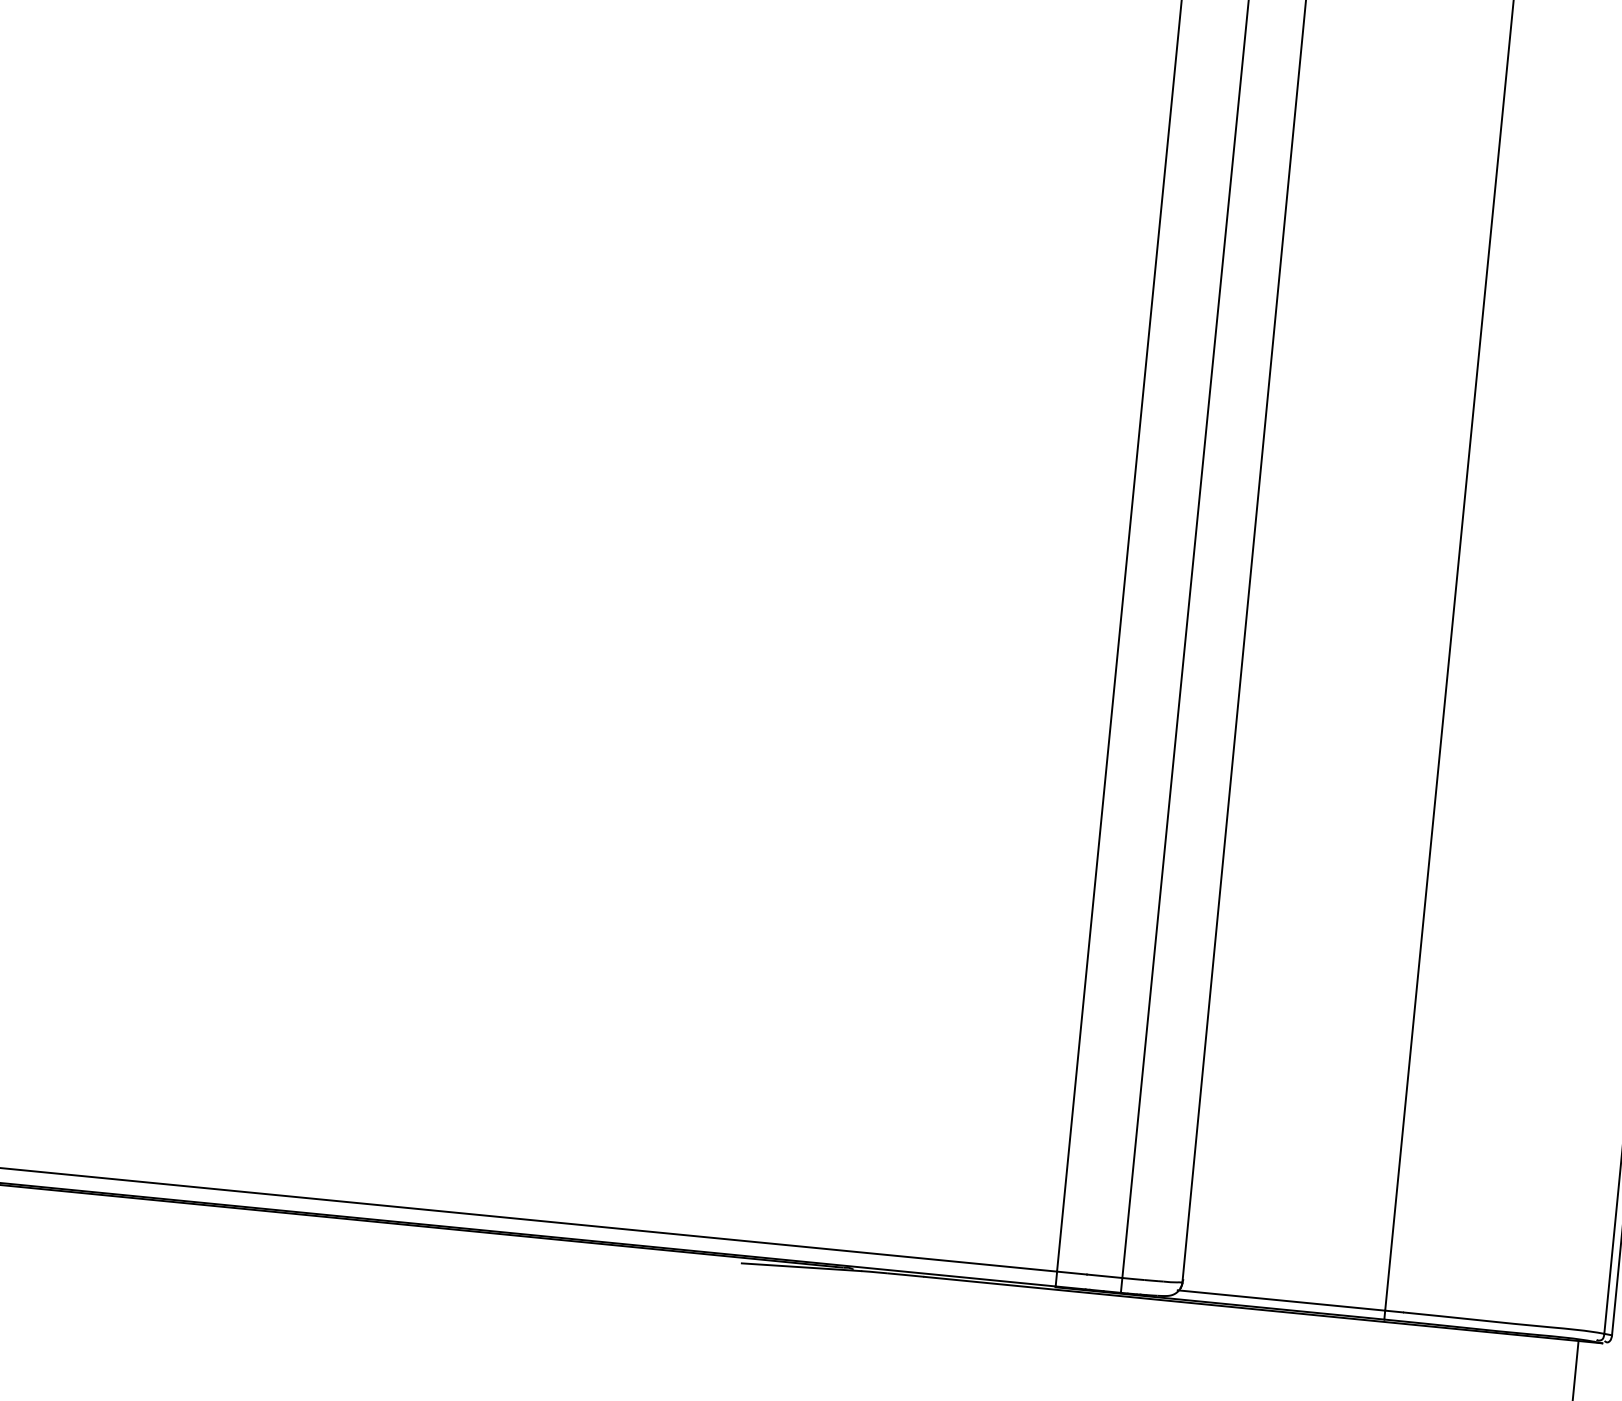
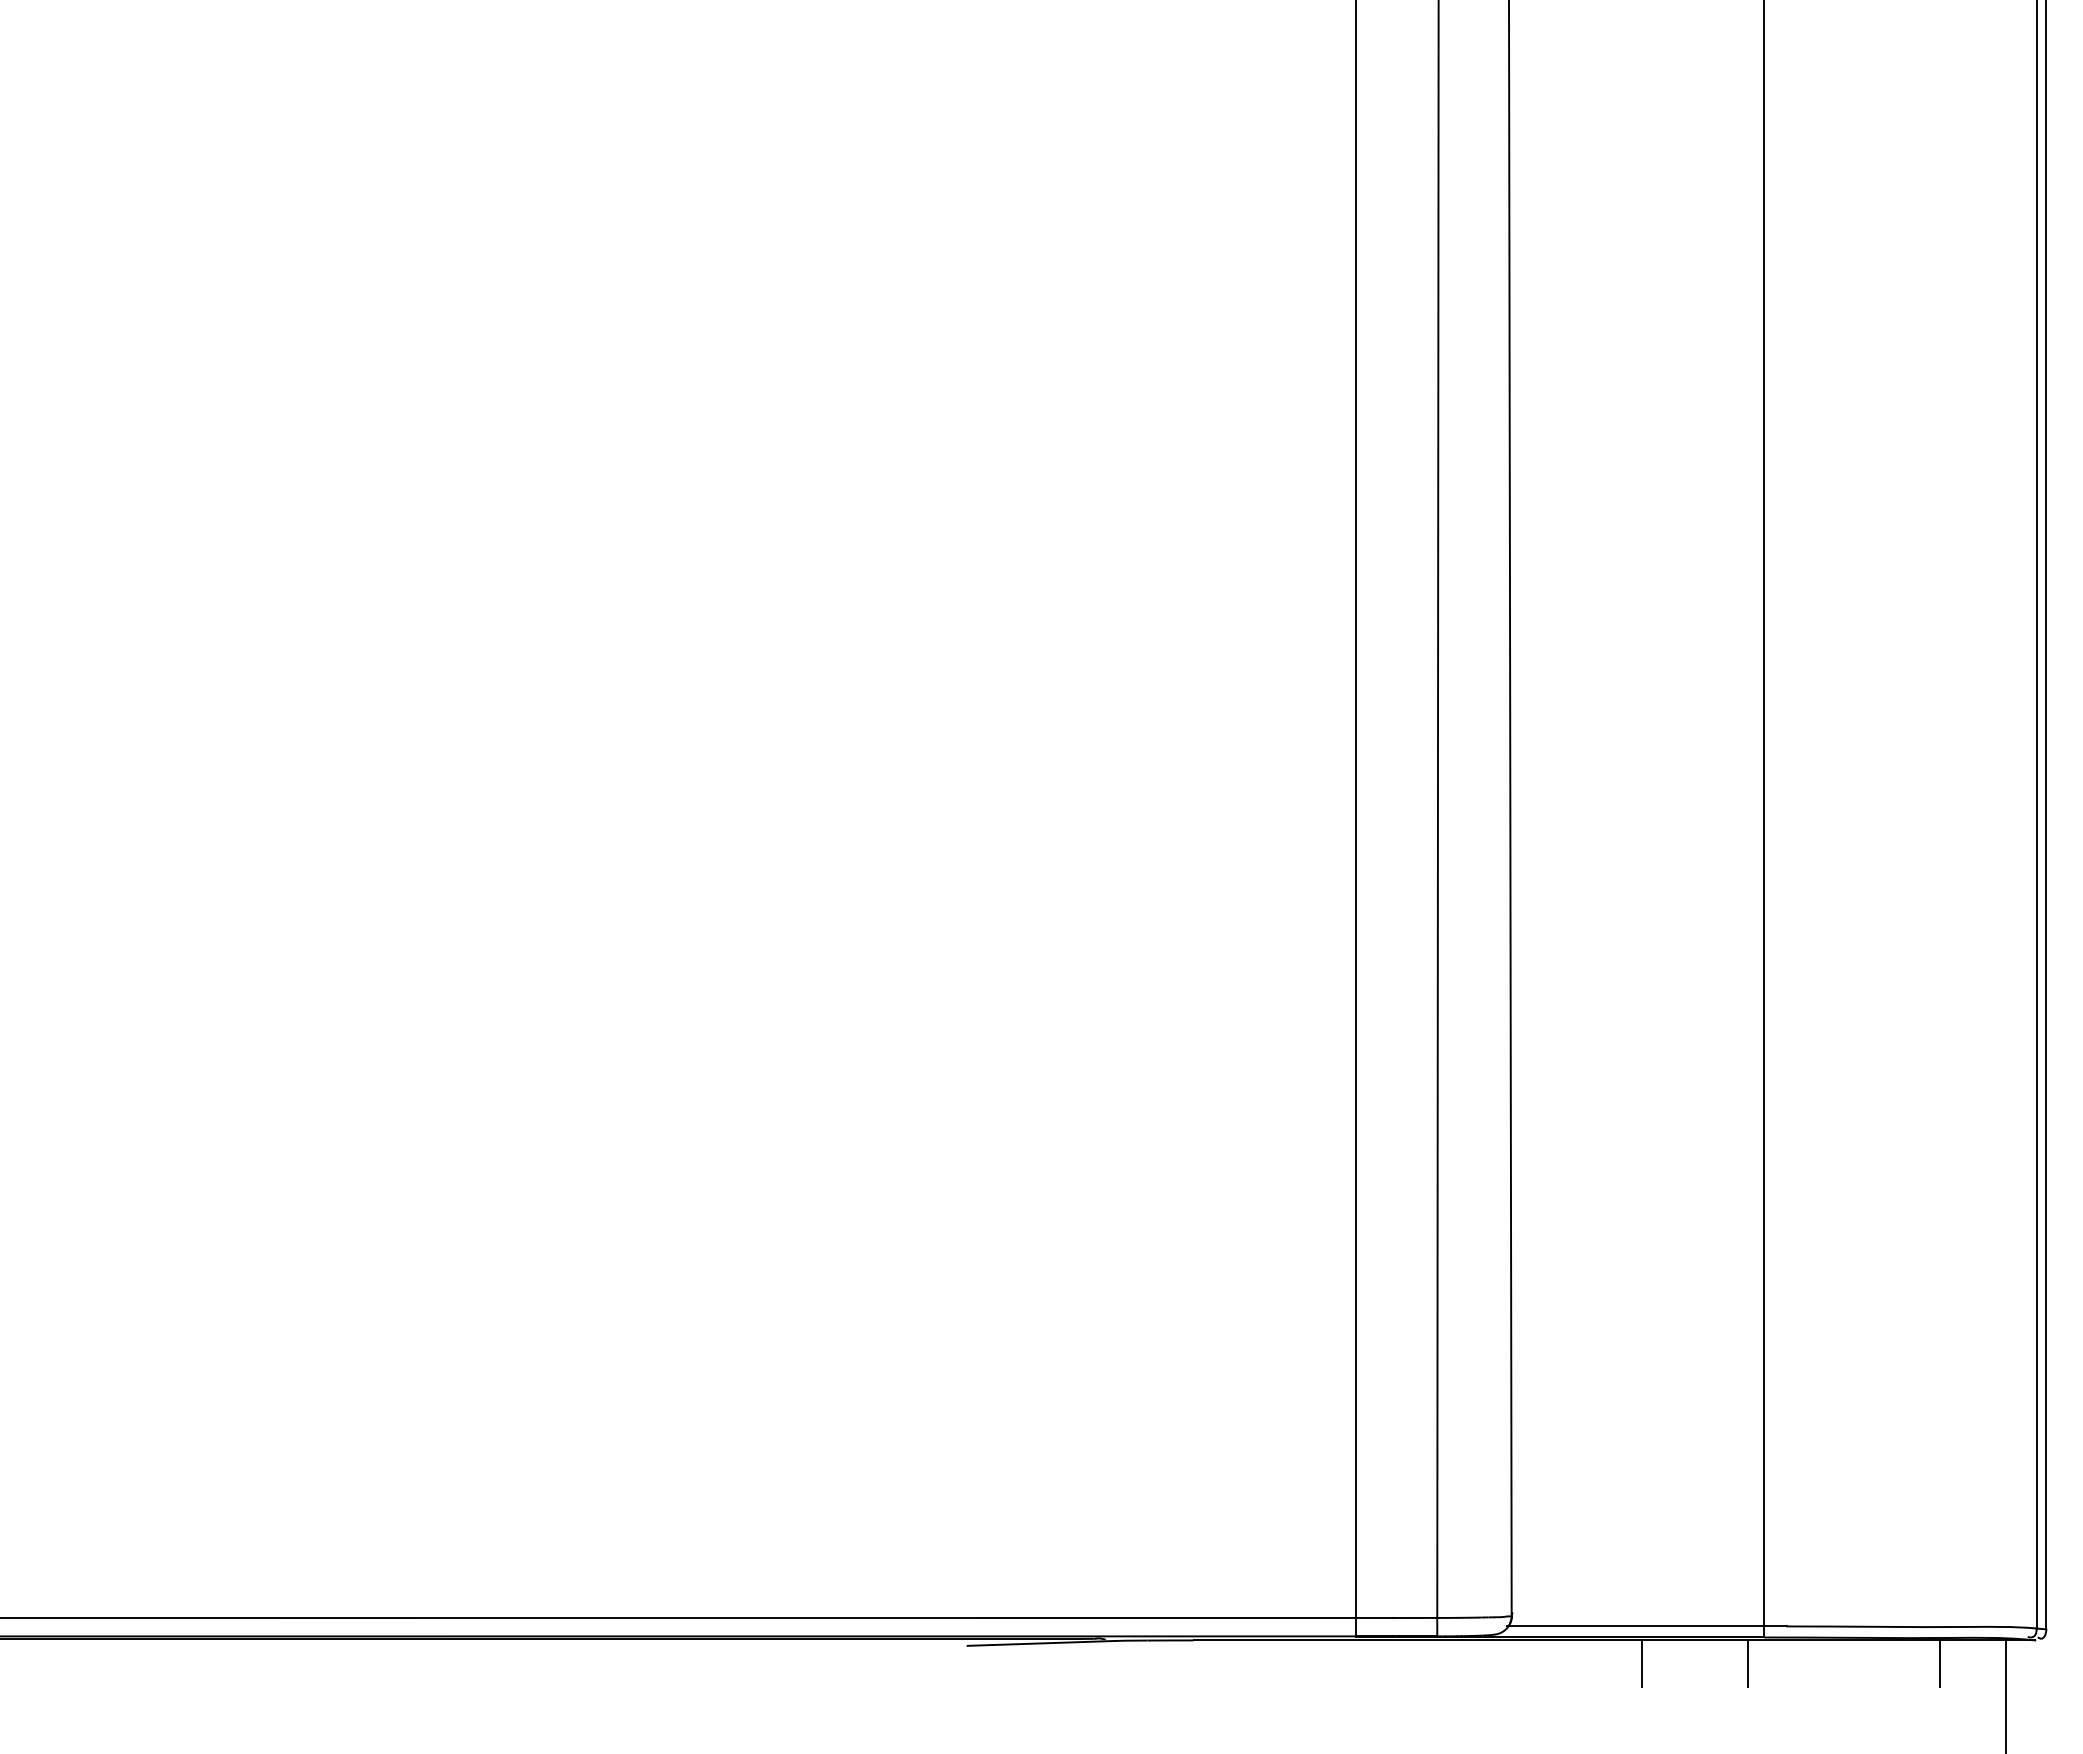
line: (1283, 1330) -> (1641, 1663), added
line: (1369, 1339) -> (1748, 1663), added
line: (1523, 1354) -> (1939, 1663), added

